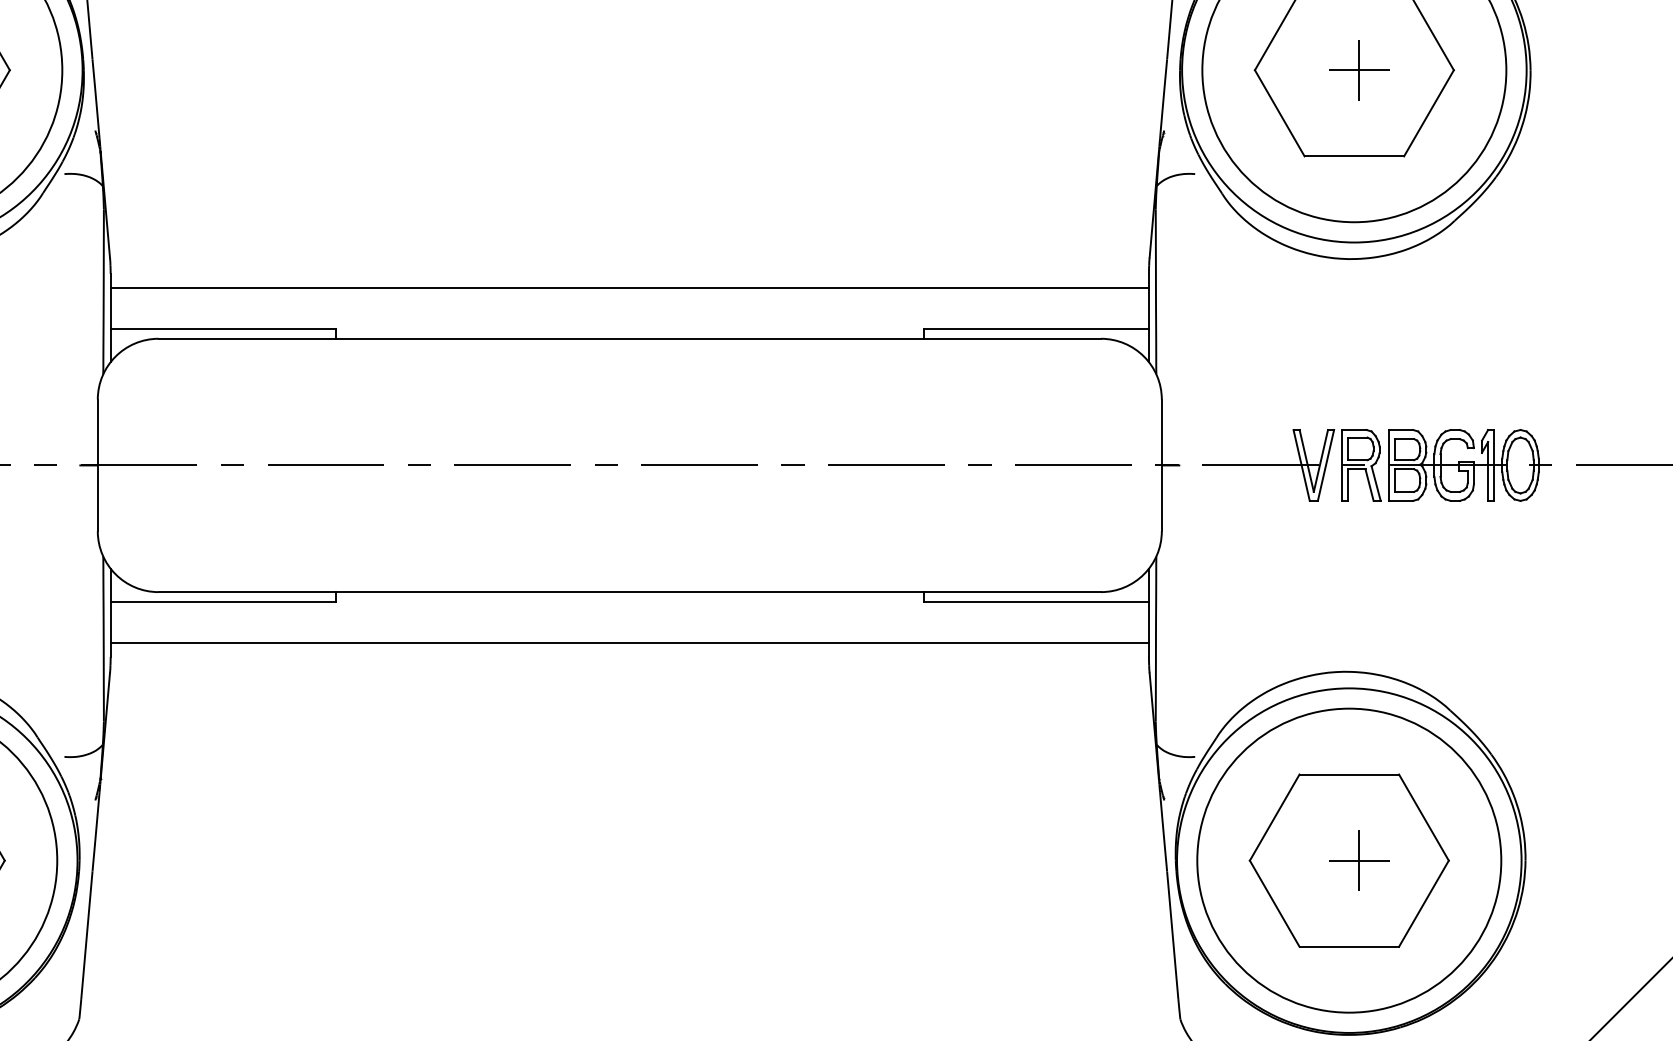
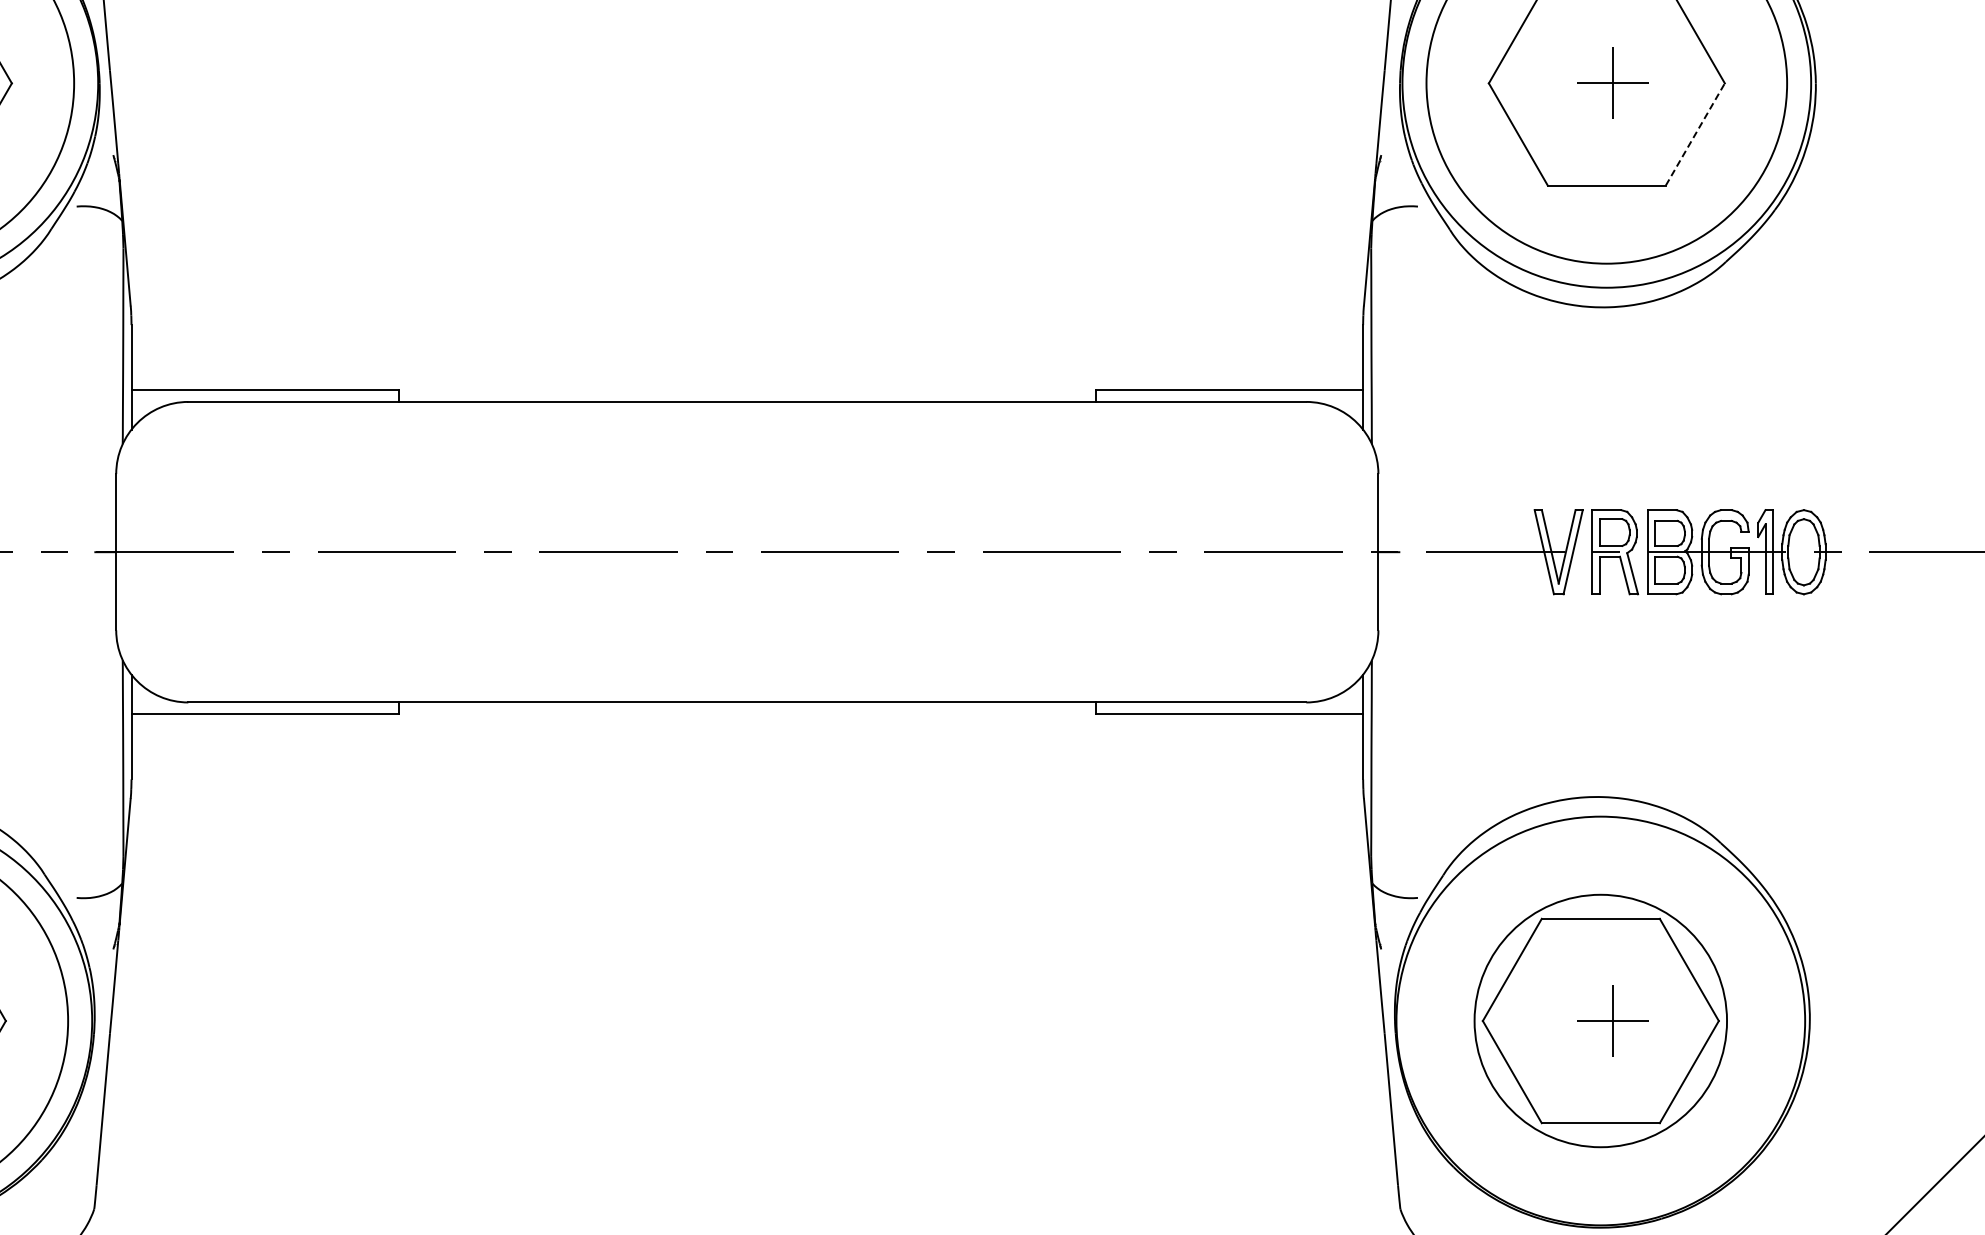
line: (1429, 113) -> (1695, 134), solid -> dashed
line: (629, 287) -> (747, 341), removed
line: (629, 642) -> (747, 762), removed
circle: (1349, 860) -> (1600, 1020), size x0.7

